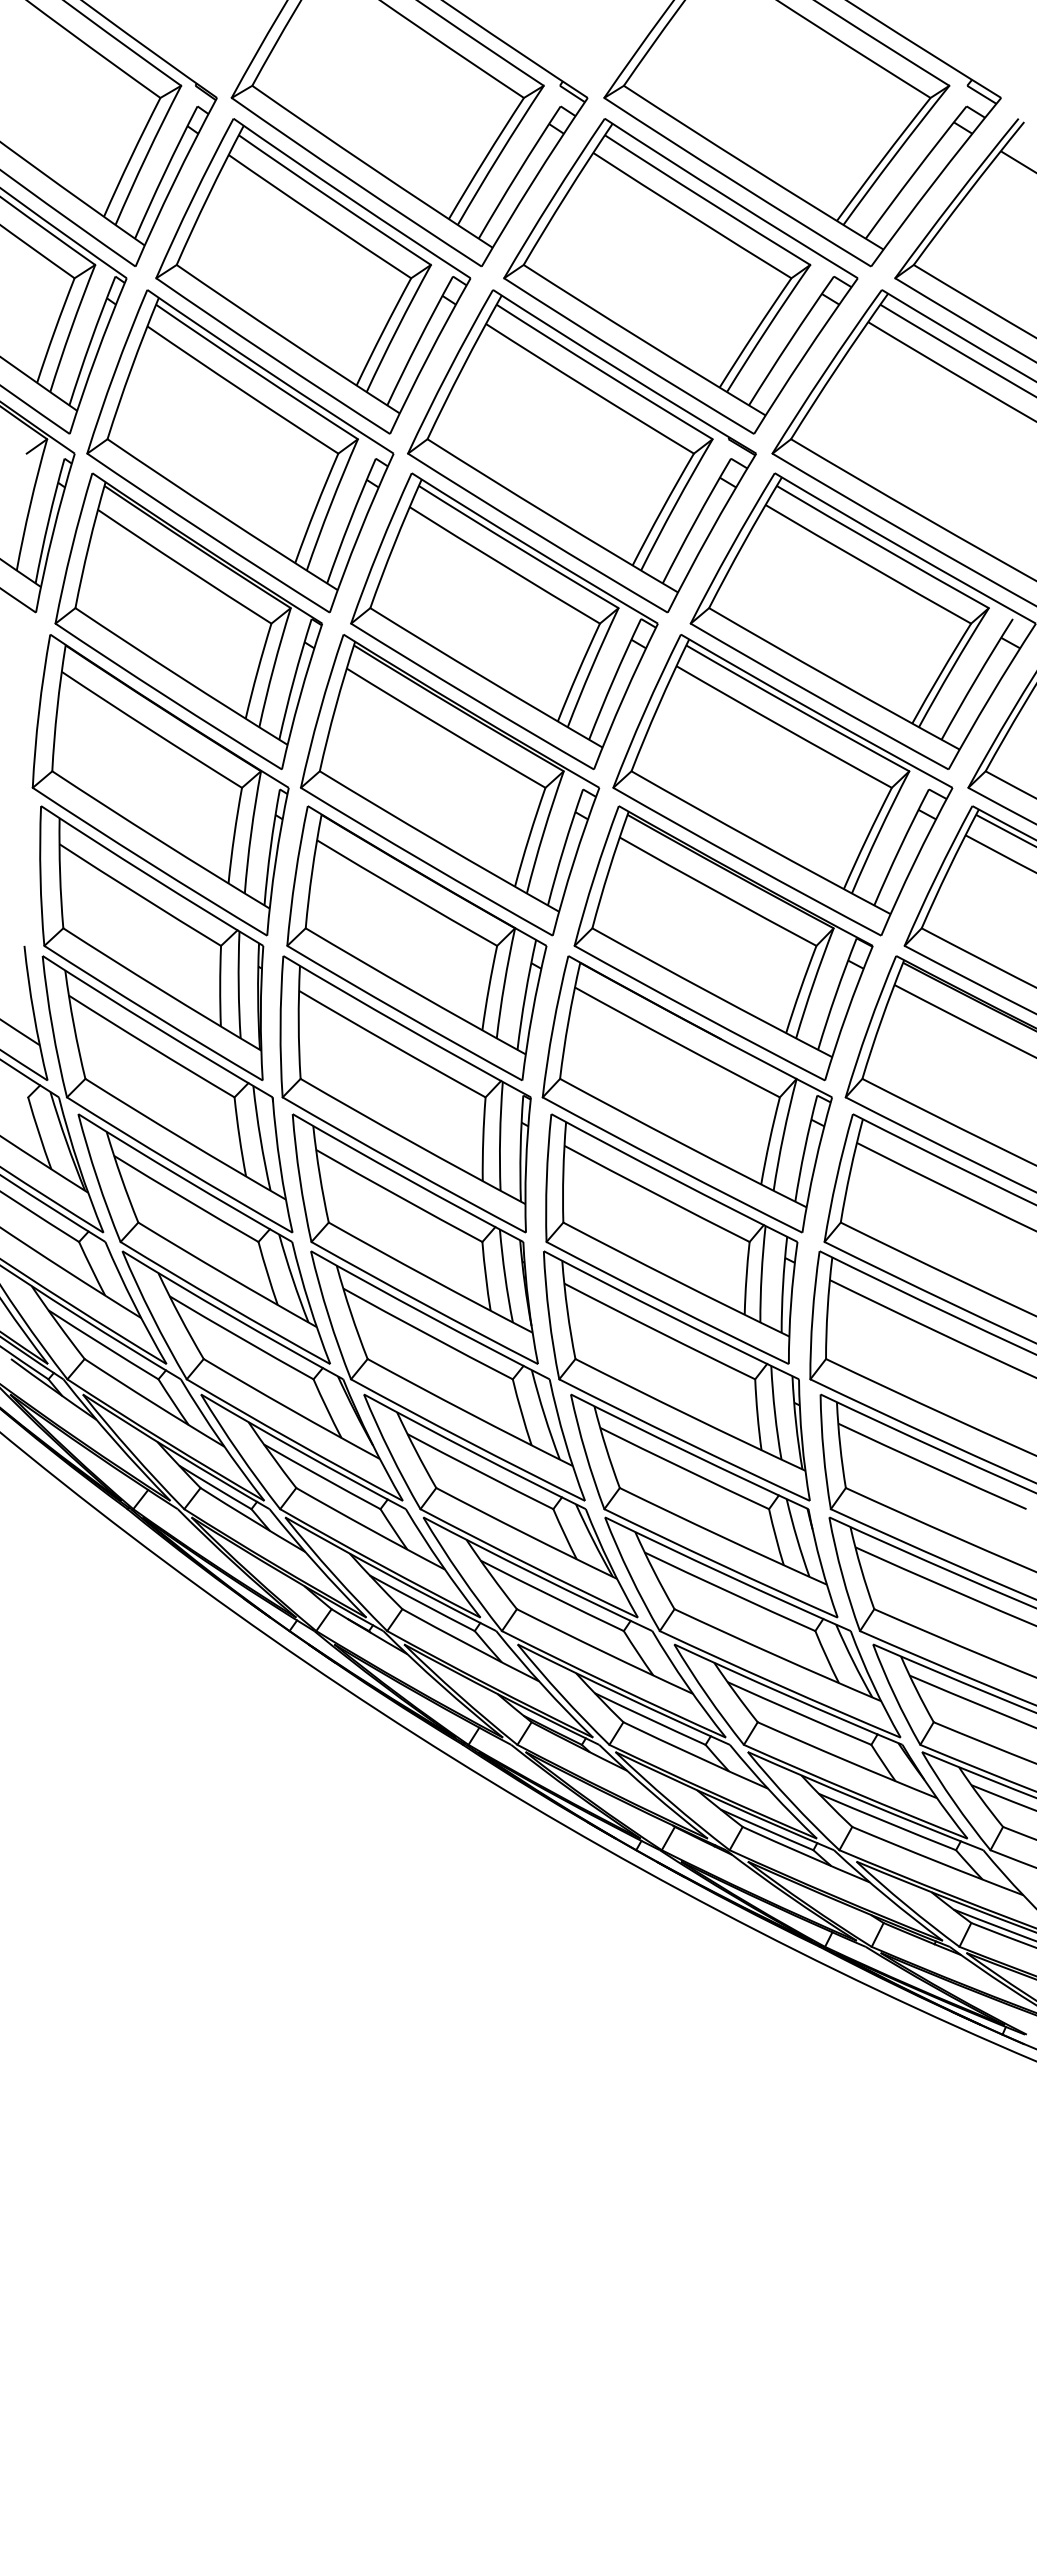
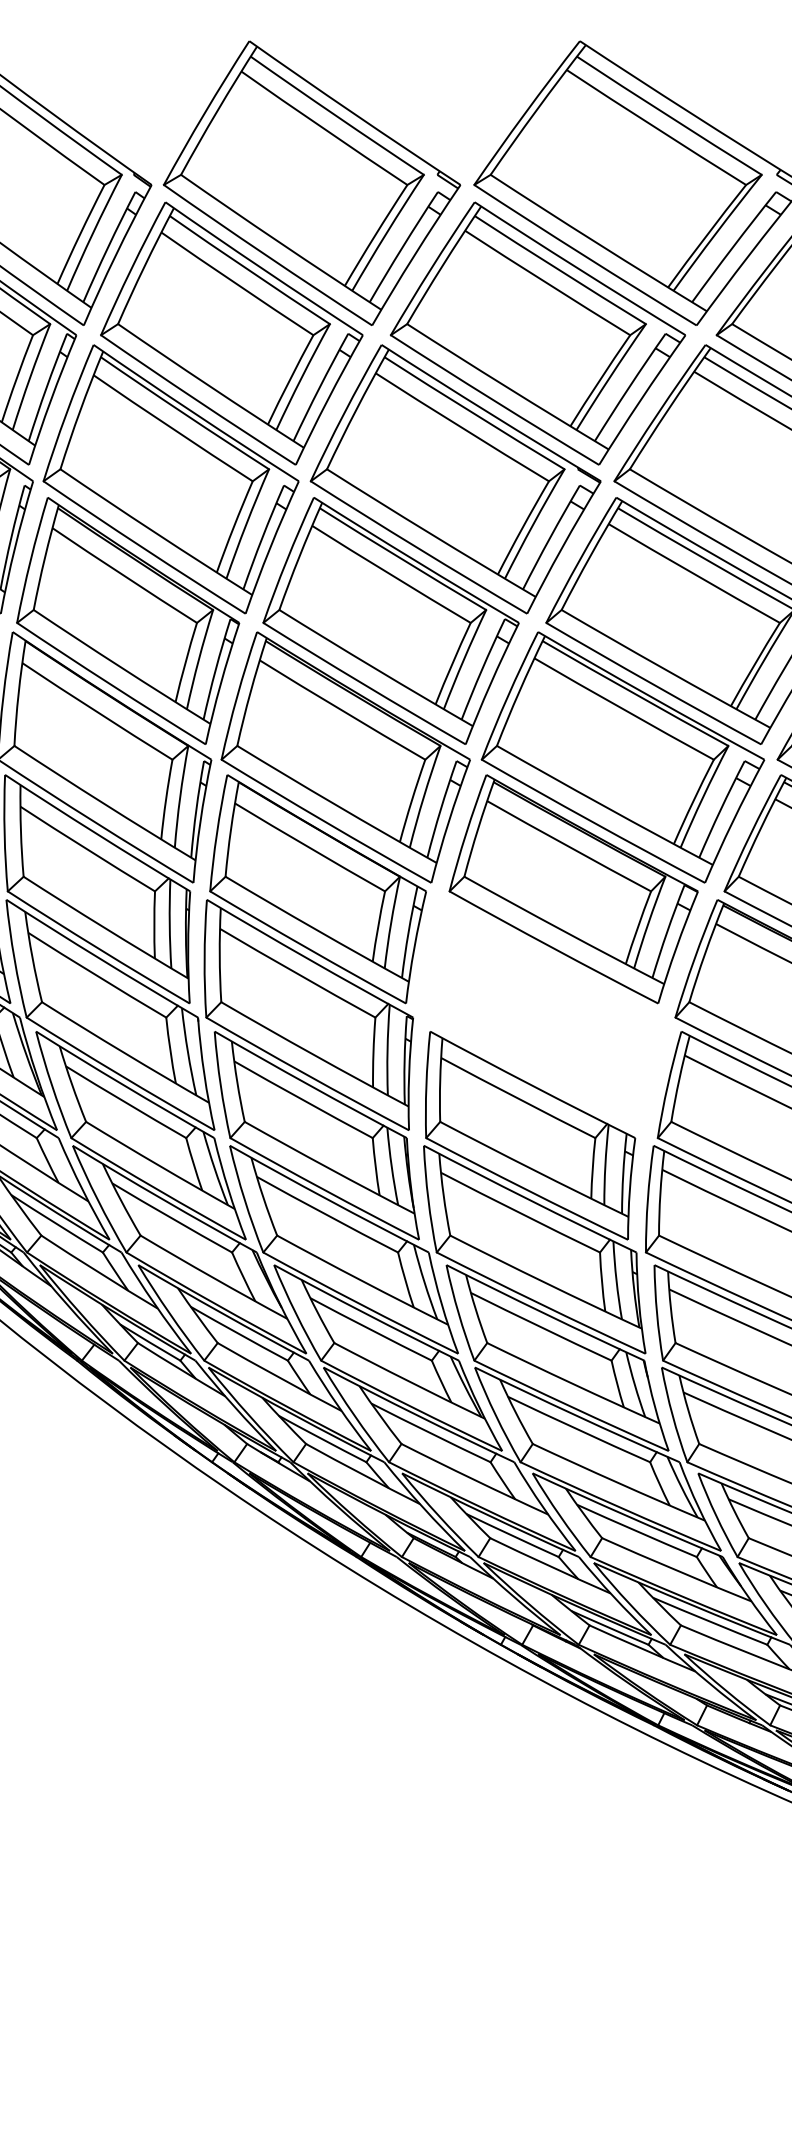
part: (686, 1094) -> (542, 1015), removed

